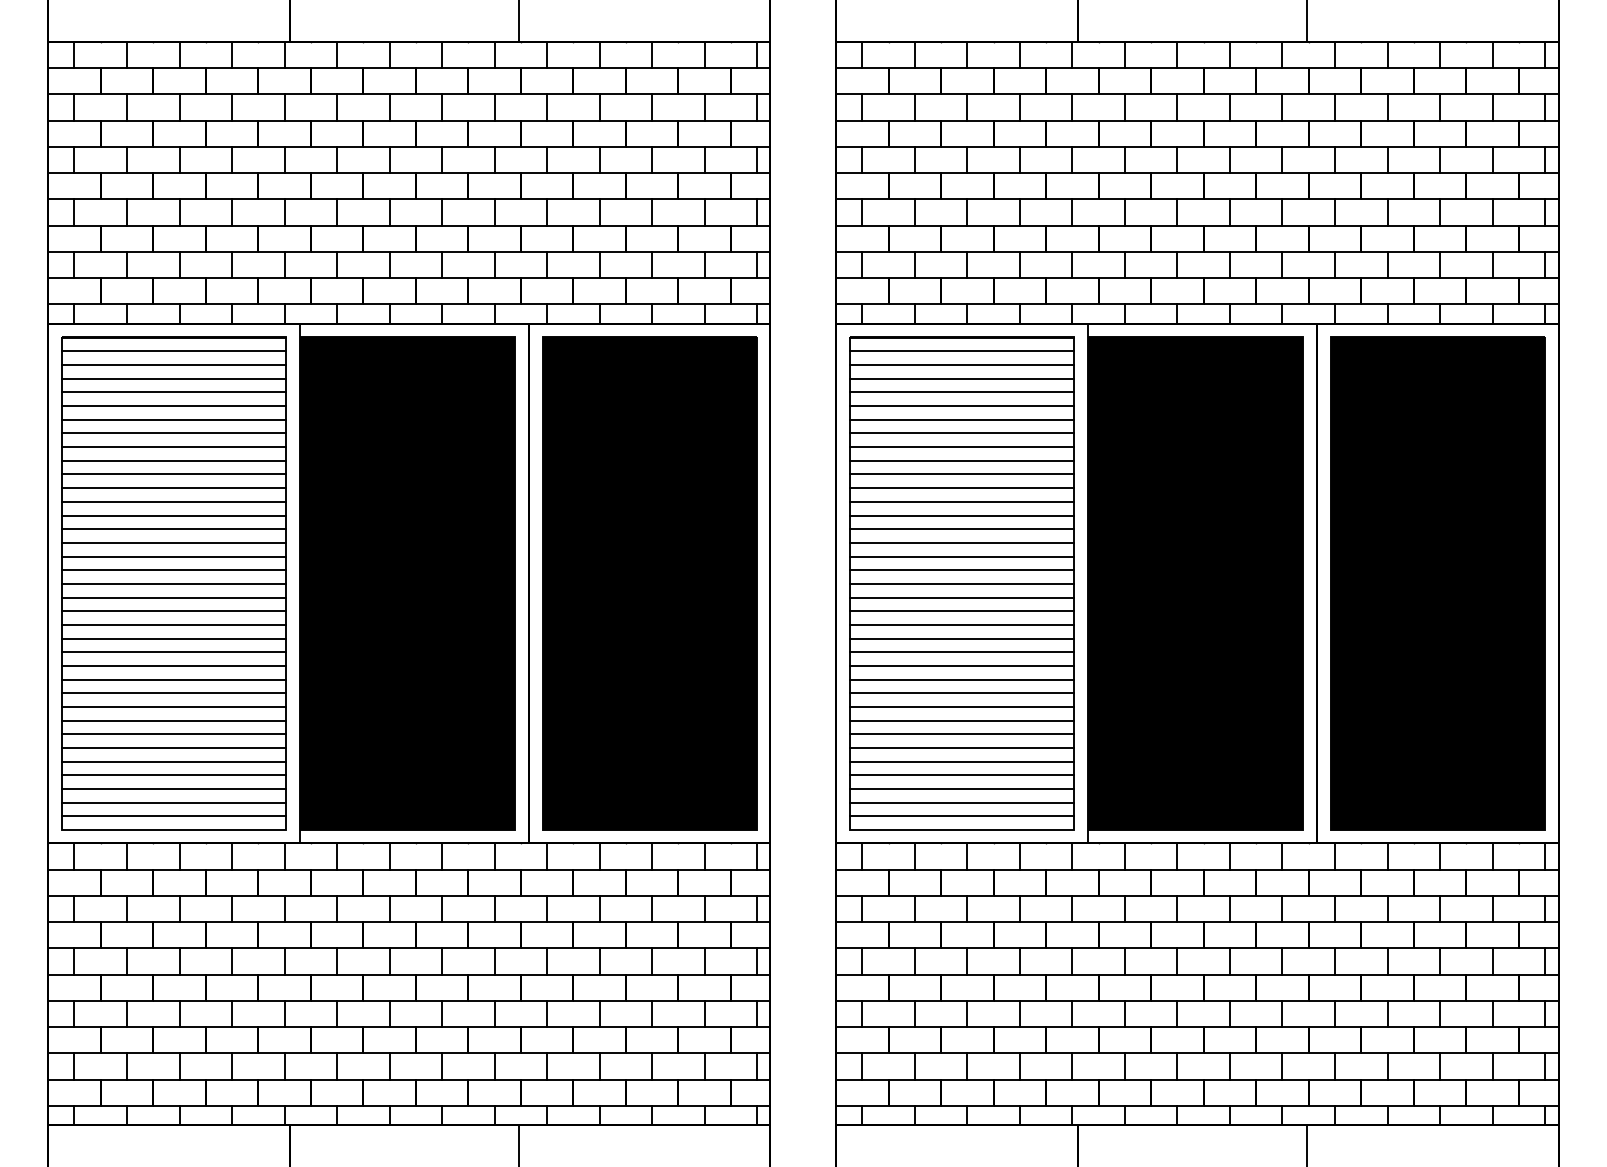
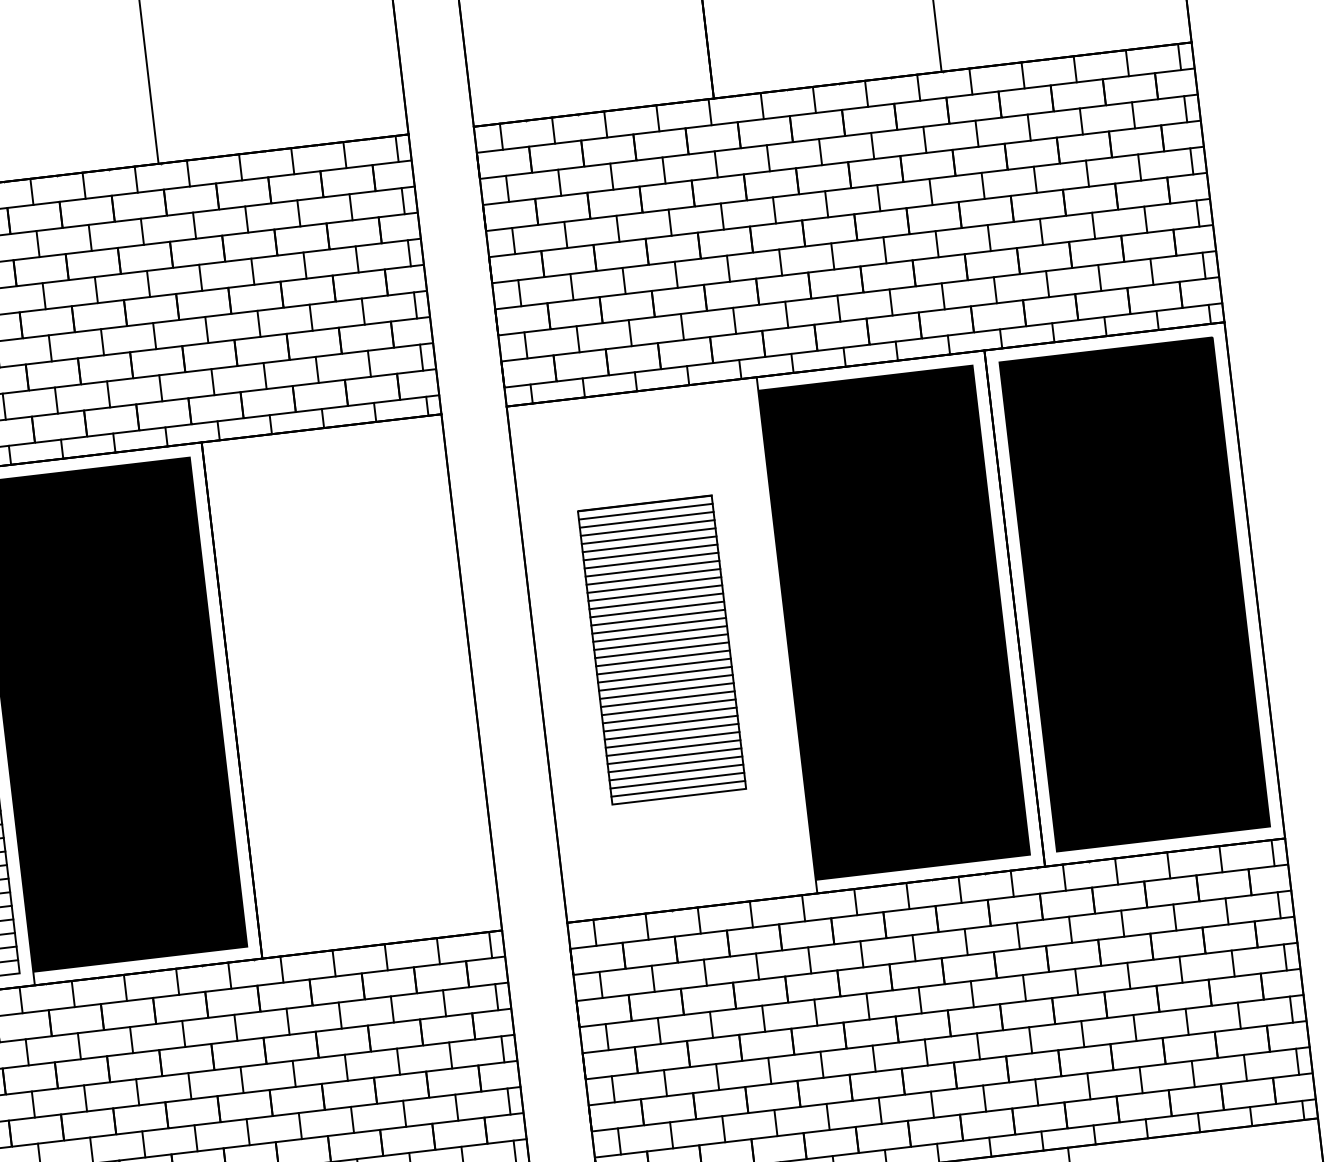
part: (649, 583) -> (351, 686), removed
part: (961, 583) -> (661, 650), size x0.6

